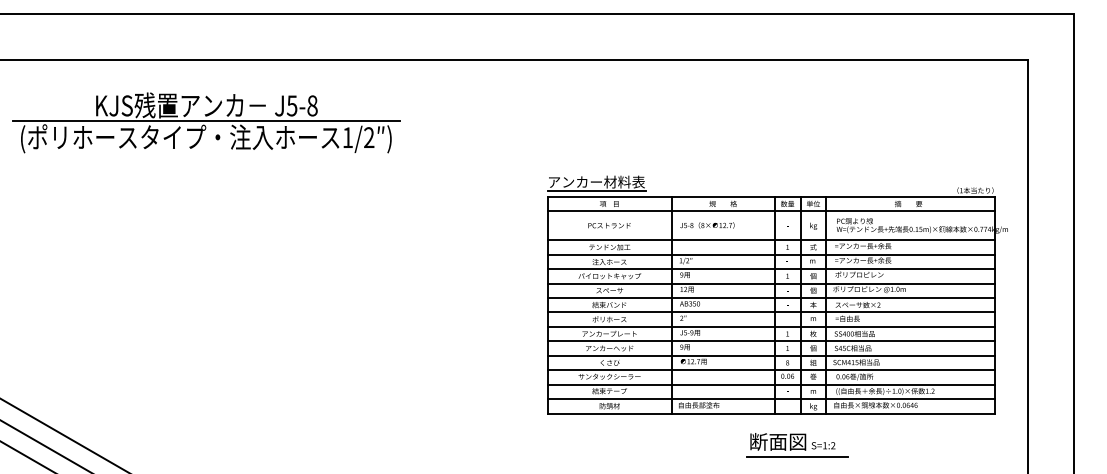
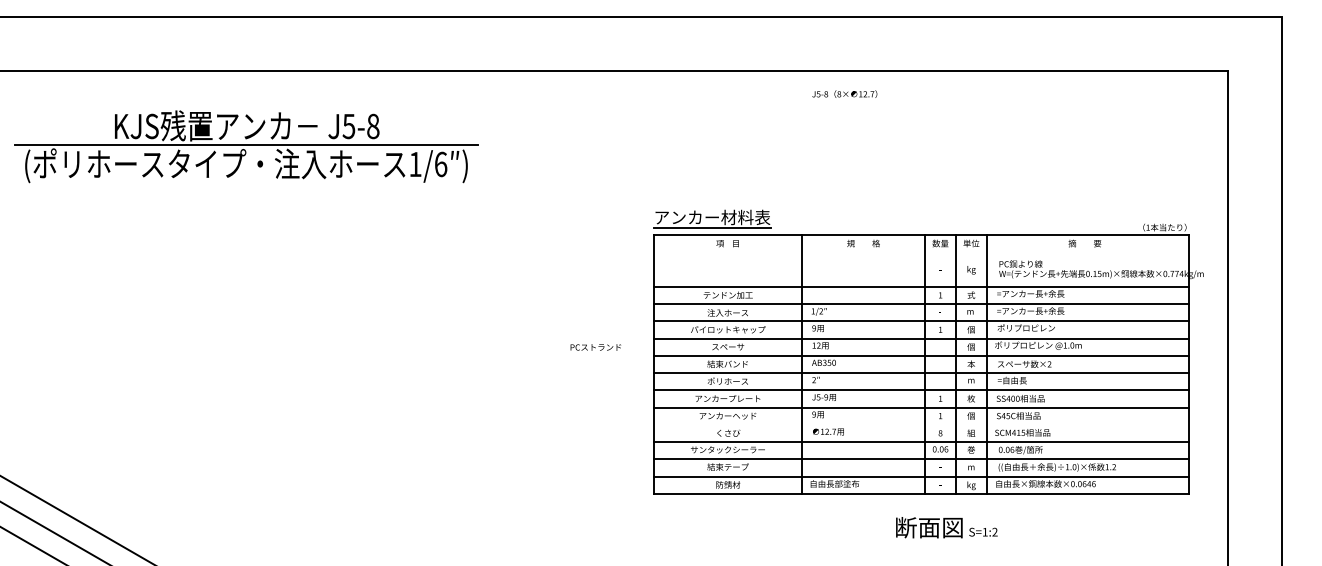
text: (368, 137) -> (440, 164), 1/2 -> 1/6
line: (771, 211) -> (921, 252), removed
text: (707, 224) -> (844, 93), moved
text: (609, 225) -> (595, 347), moved
line: (771, 355) -> (921, 424), removed
line: (796, 457) -> (951, 546), removed

